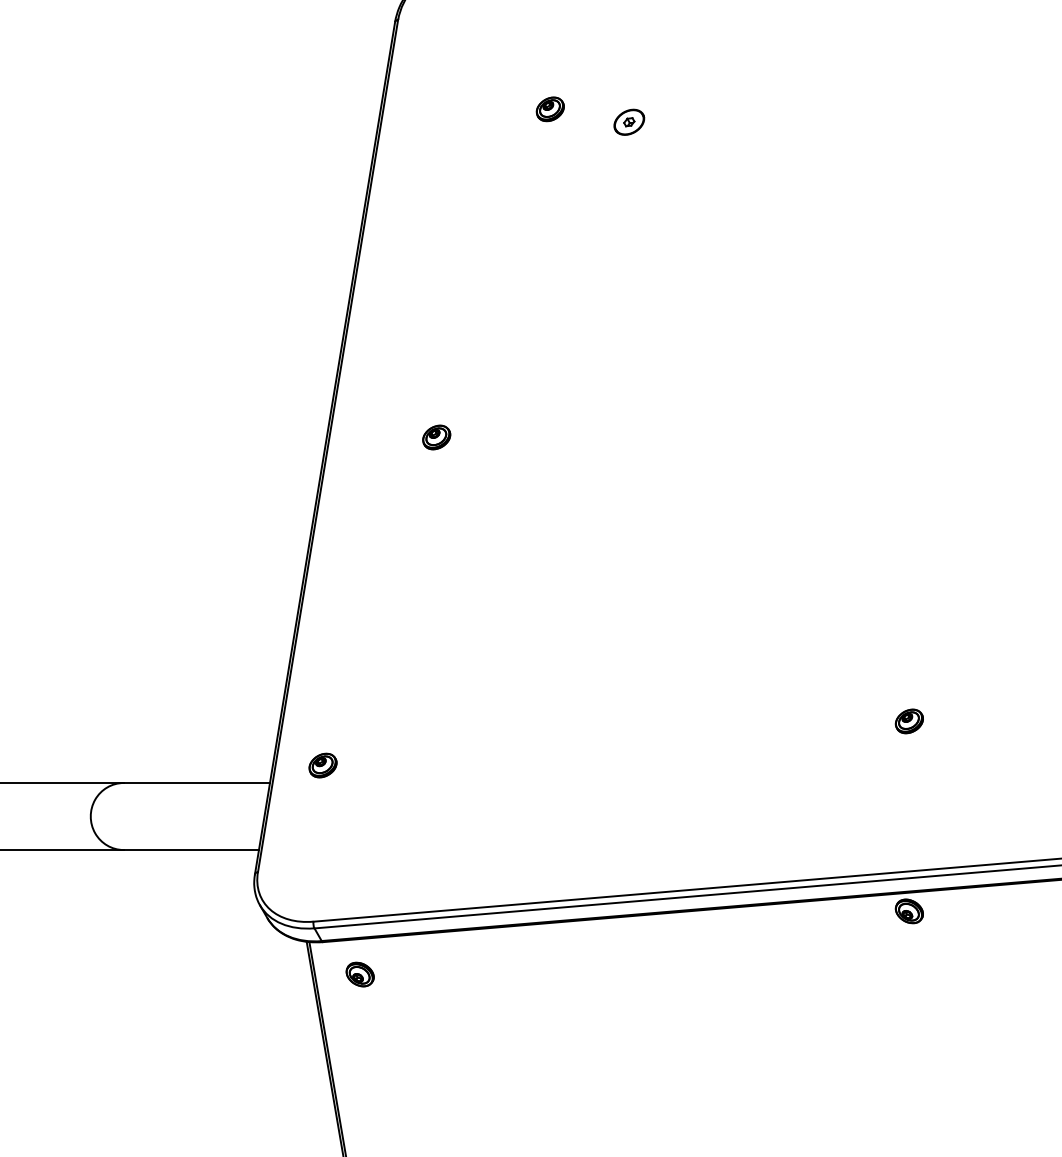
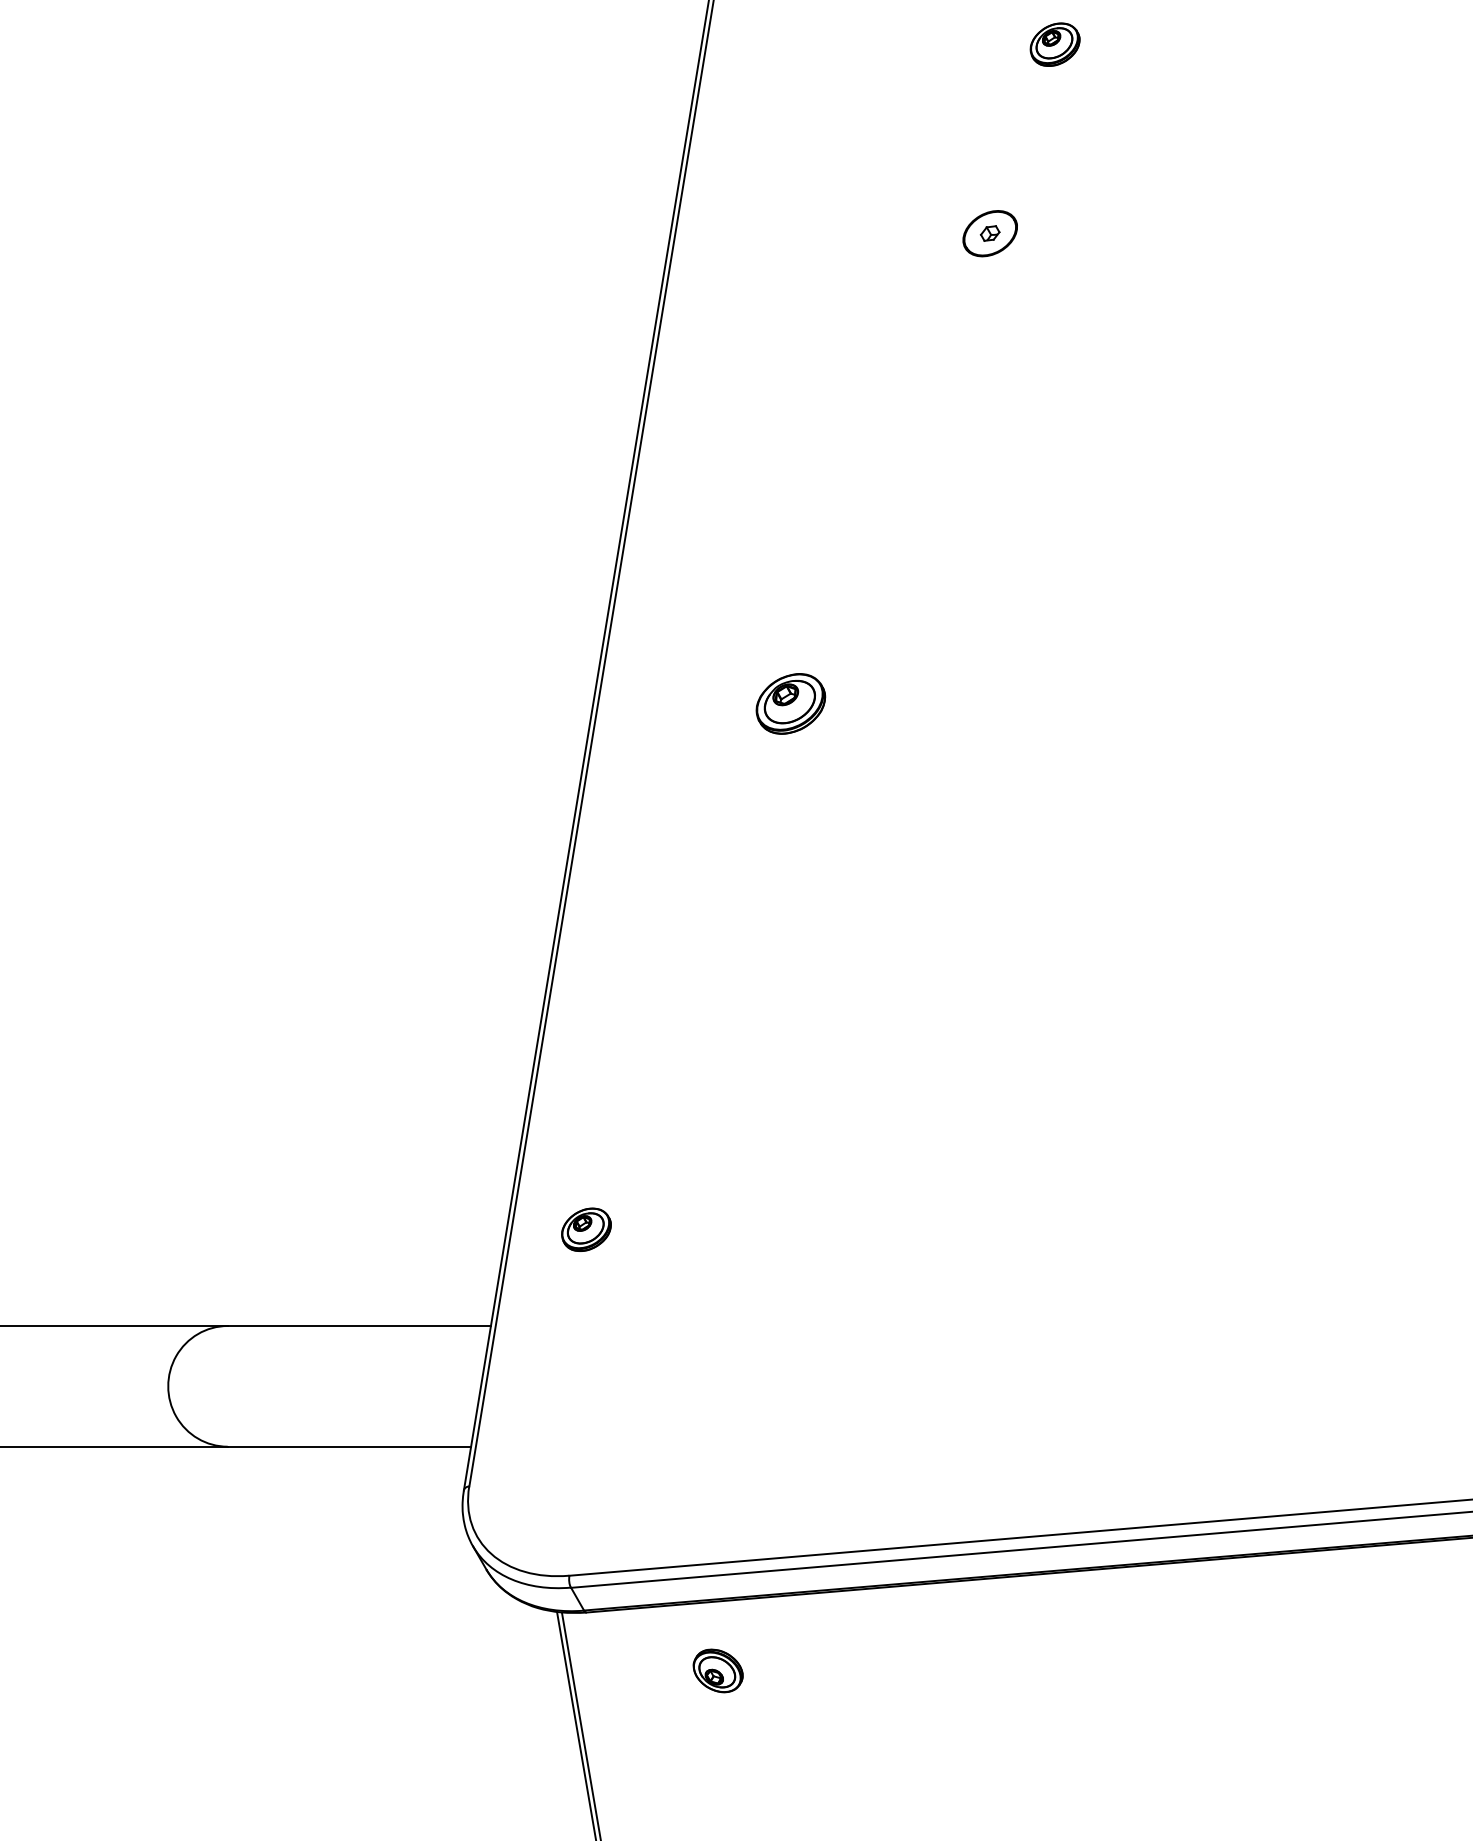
part: (549, 109) -> (1053, 44), moved
part: (629, 121) -> (990, 232), moved
part: (436, 437) -> (790, 703), size x1.4
part: (322, 765) -> (585, 1229), moved
part: (359, 974) -> (716, 1670), moved

